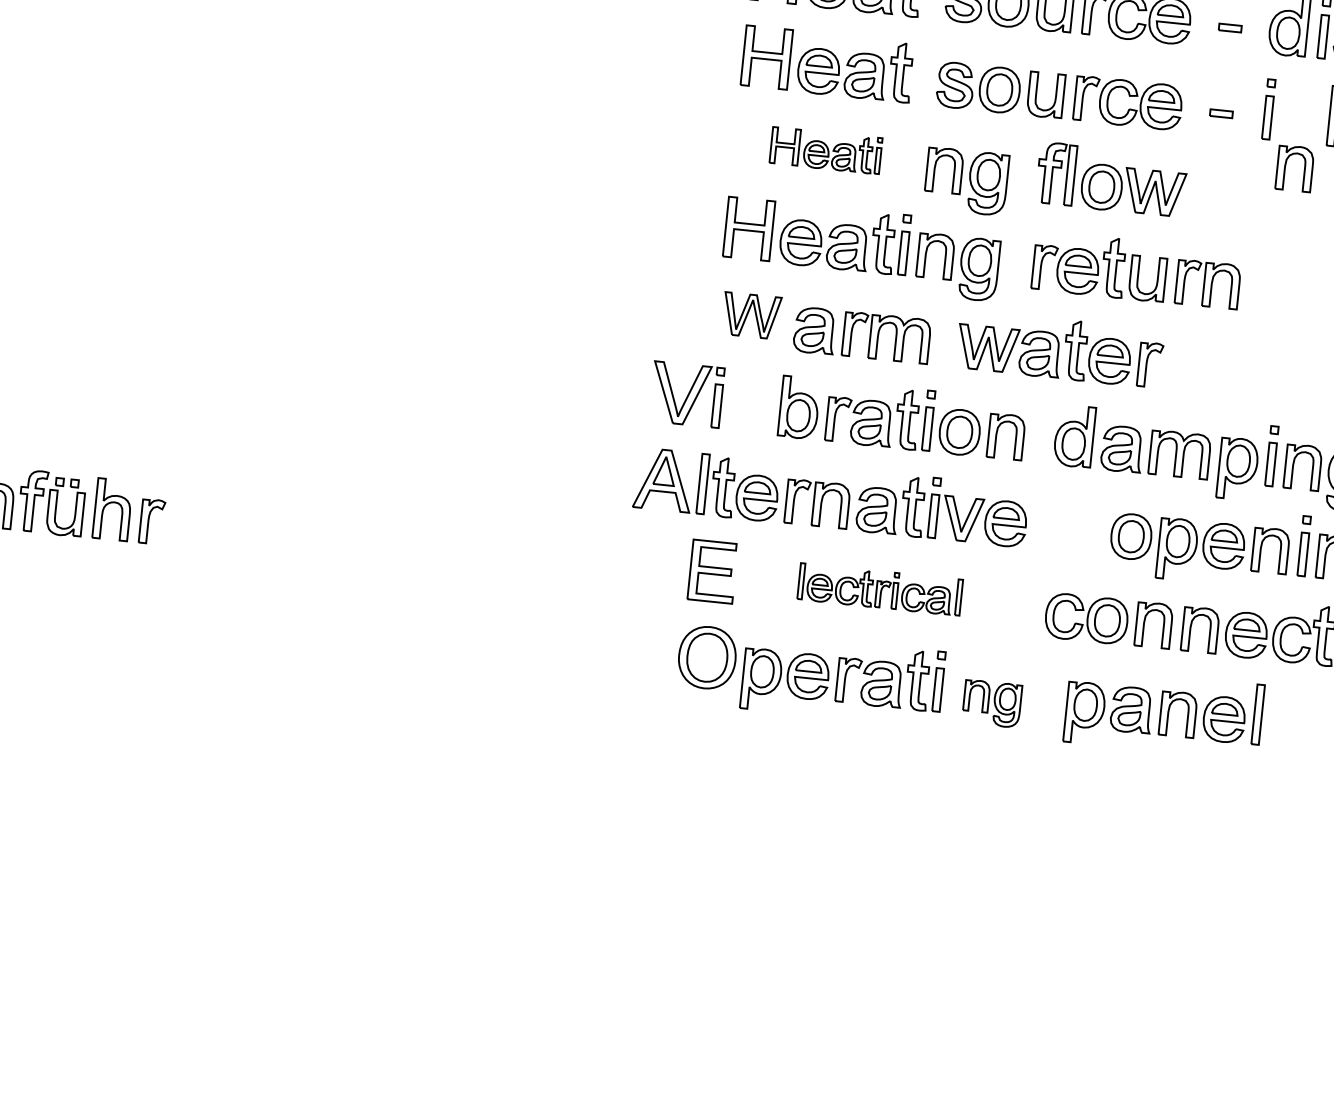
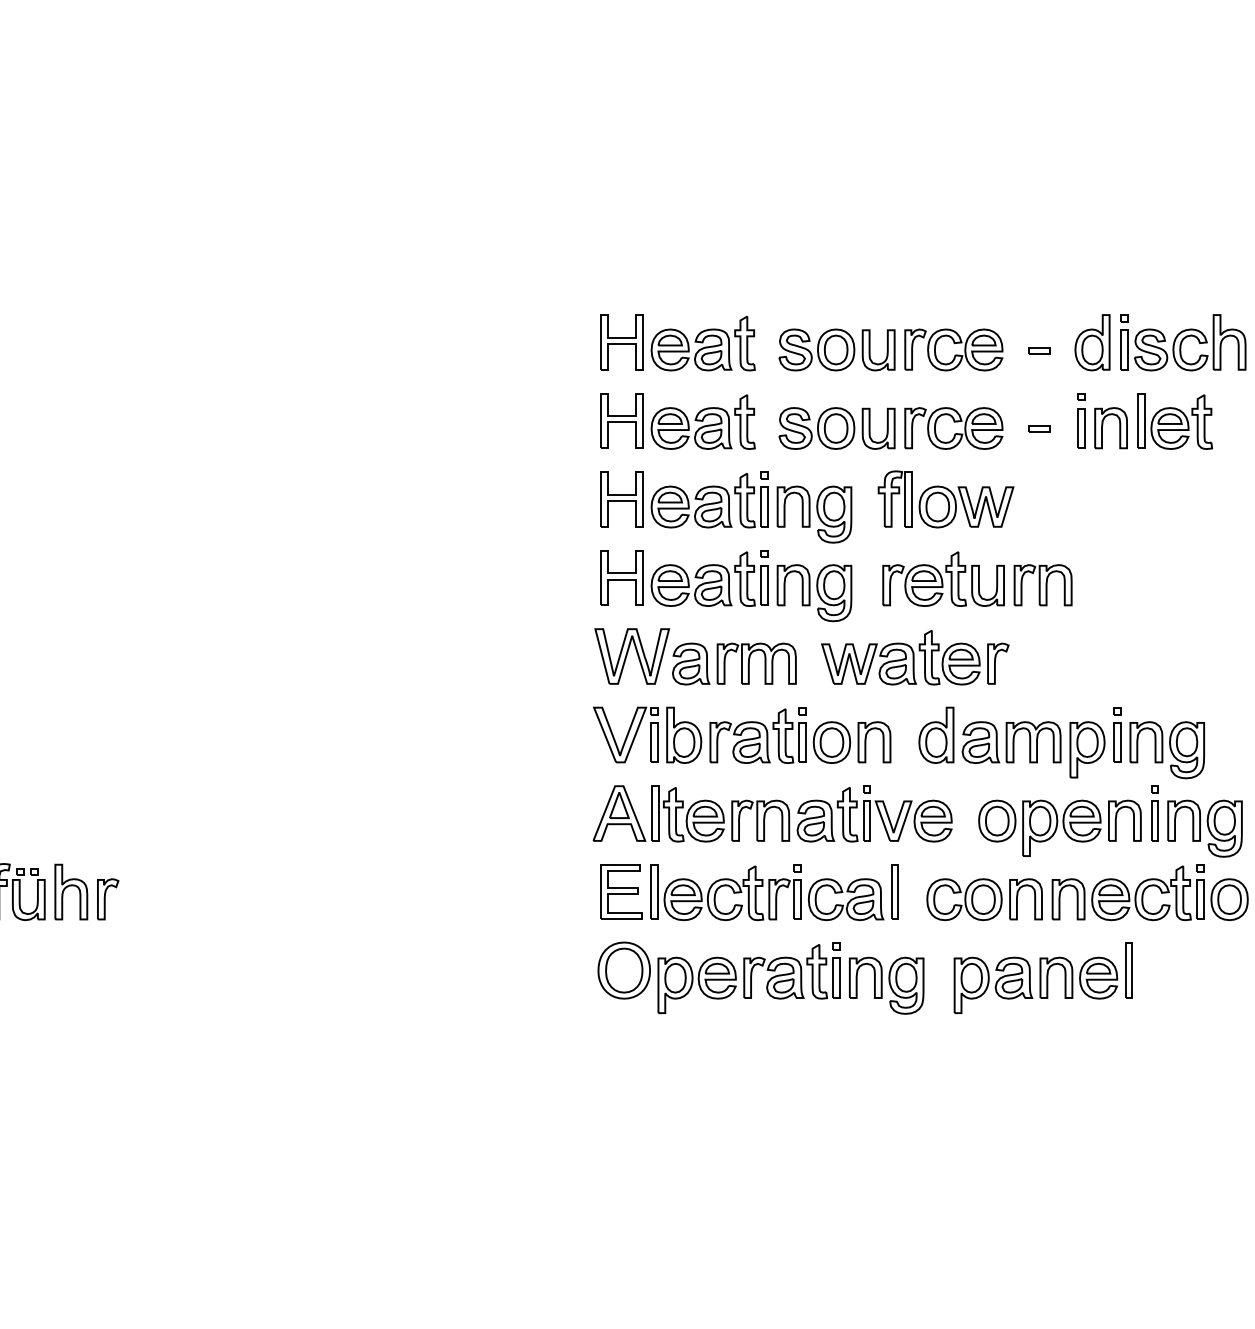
part: (826, 150) -> (684, 499), size x1.67
part: (1286, 164) -> (1103, 425), moved
part: (751, 315) -> (632, 656), size x1.43
part: (686, 394) -> (625, 734), moved
part: (831, 497) -> (772, 813), moved
part: (880, 589) -> (774, 892), size x1.67
part: (991, 703) -> (886, 985), size x1.43

